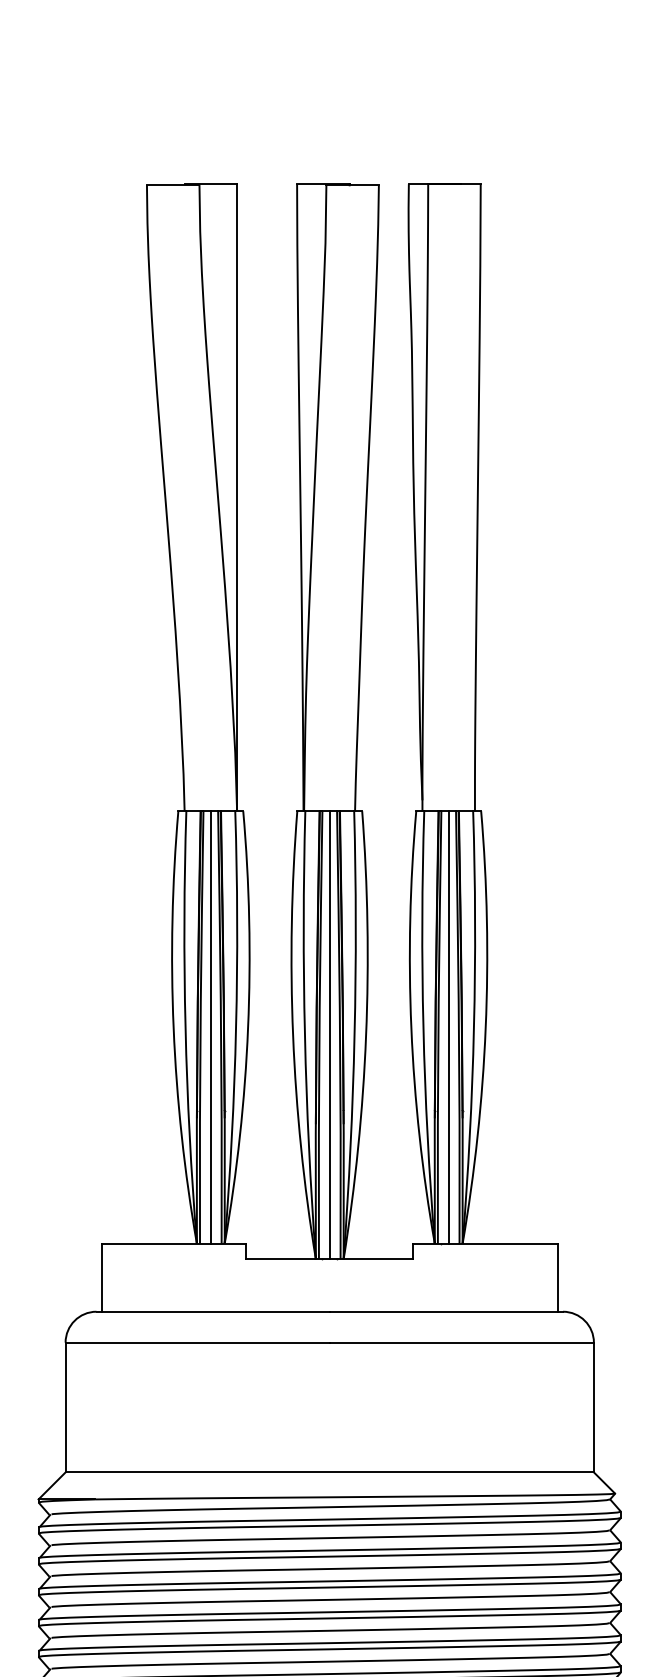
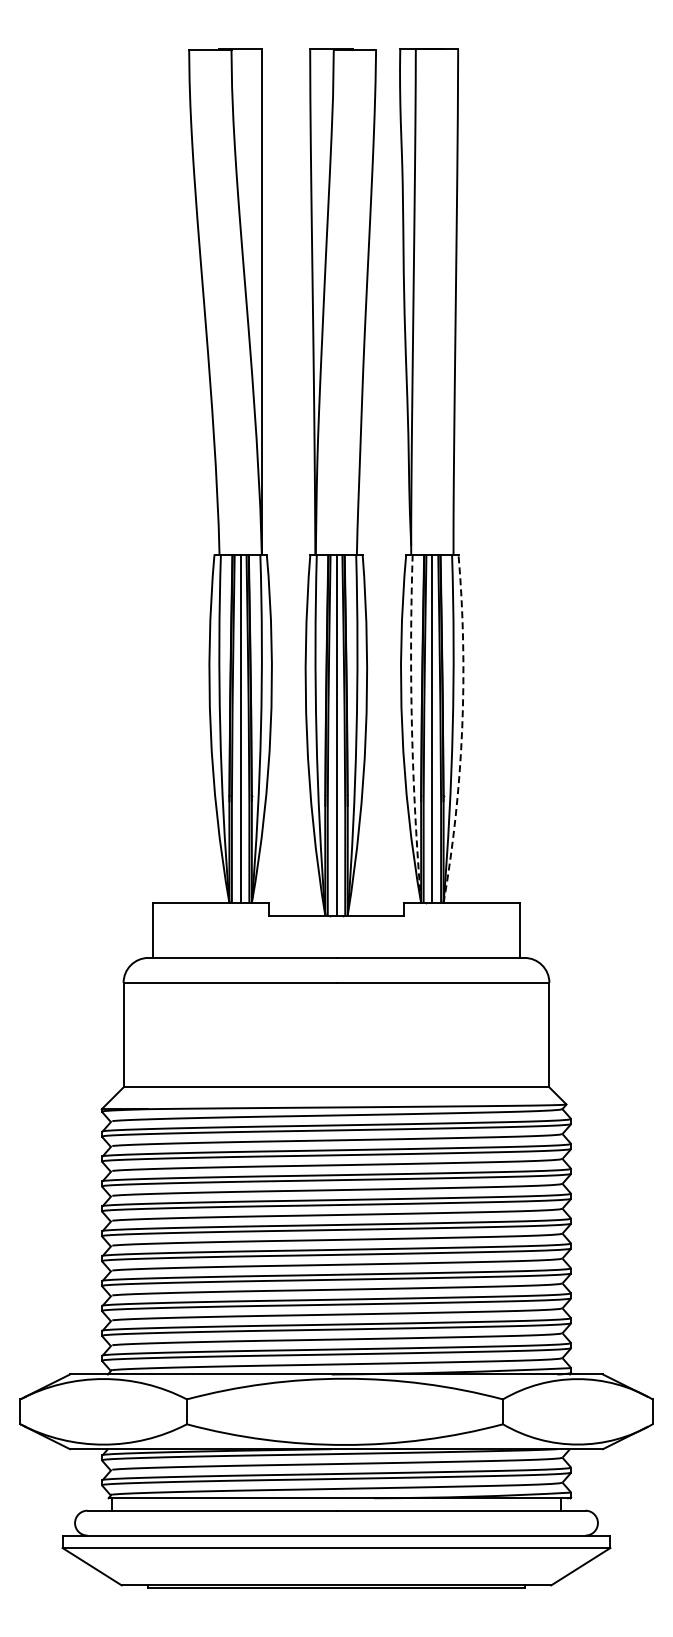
arc: (422, 1027) -> (411, 728), solid -> dashed
arc: (486, 1028) -> (462, 729), solid -> dashed

